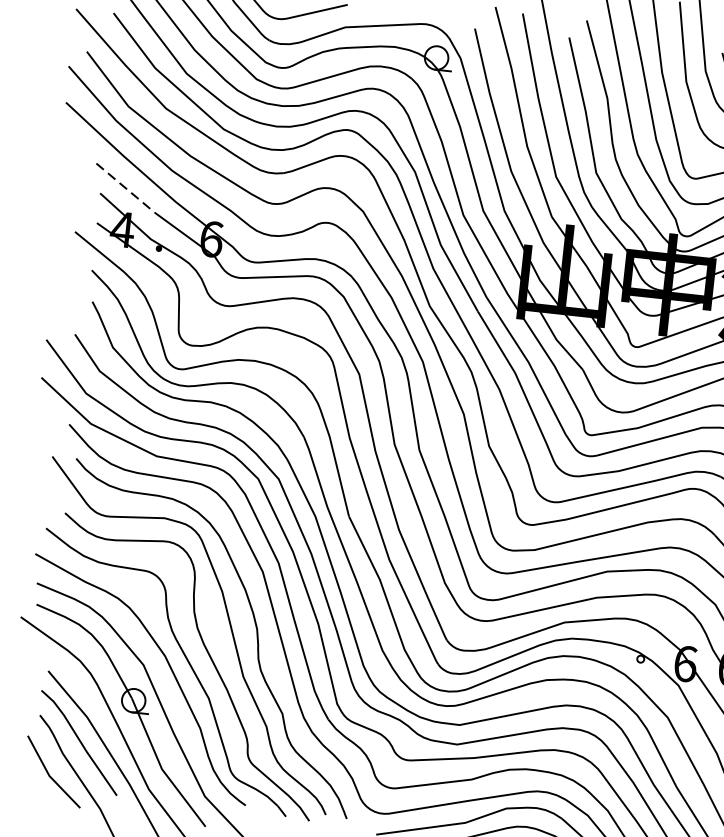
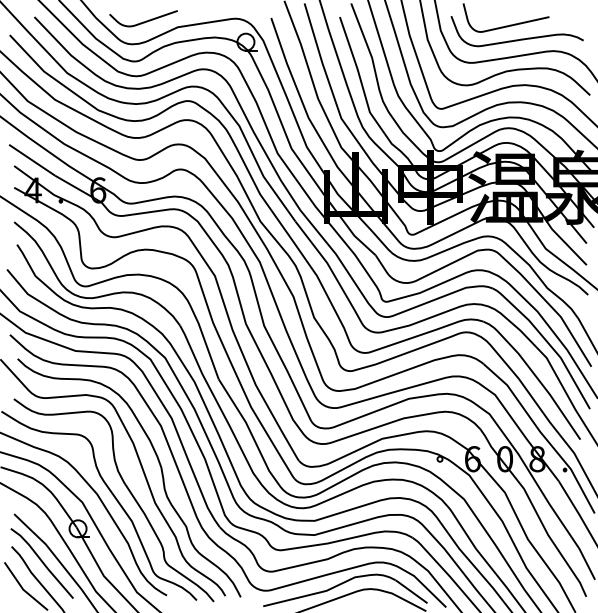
line: (126, 188) -> (32, 160), dashed -> solid

